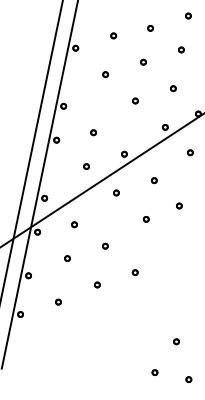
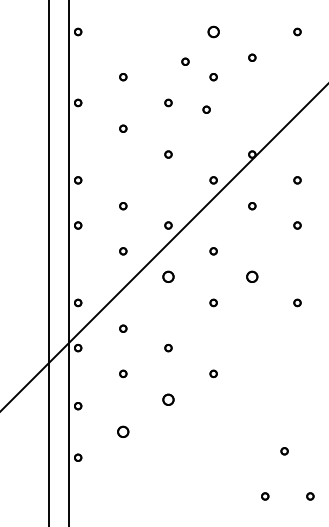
part: (188, 15) -> (213, 31), size x1.6
part: (150, 28) -> (185, 61), moved
part: (173, 88) -> (206, 109), moved
part: (116, 193) -> (168, 277), size x1.6
part: (179, 206) -> (252, 277), size x1.6
part: (97, 284) -> (168, 399), size x1.6
part: (58, 301) -> (123, 431), size x1.6

